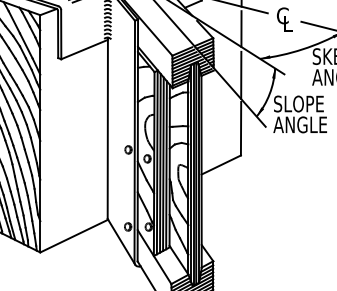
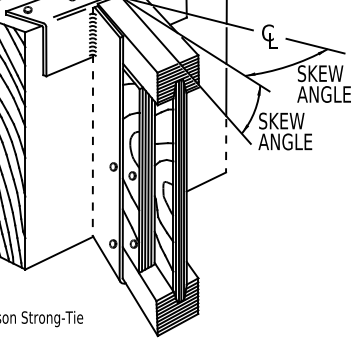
text: (304, 103) -> (289, 120), SLOPE -> SKEW
line: (107, 128) -> (92, 145), solid -> dashed
line: (241, 128) -> (226, 145), solid -> dashed

